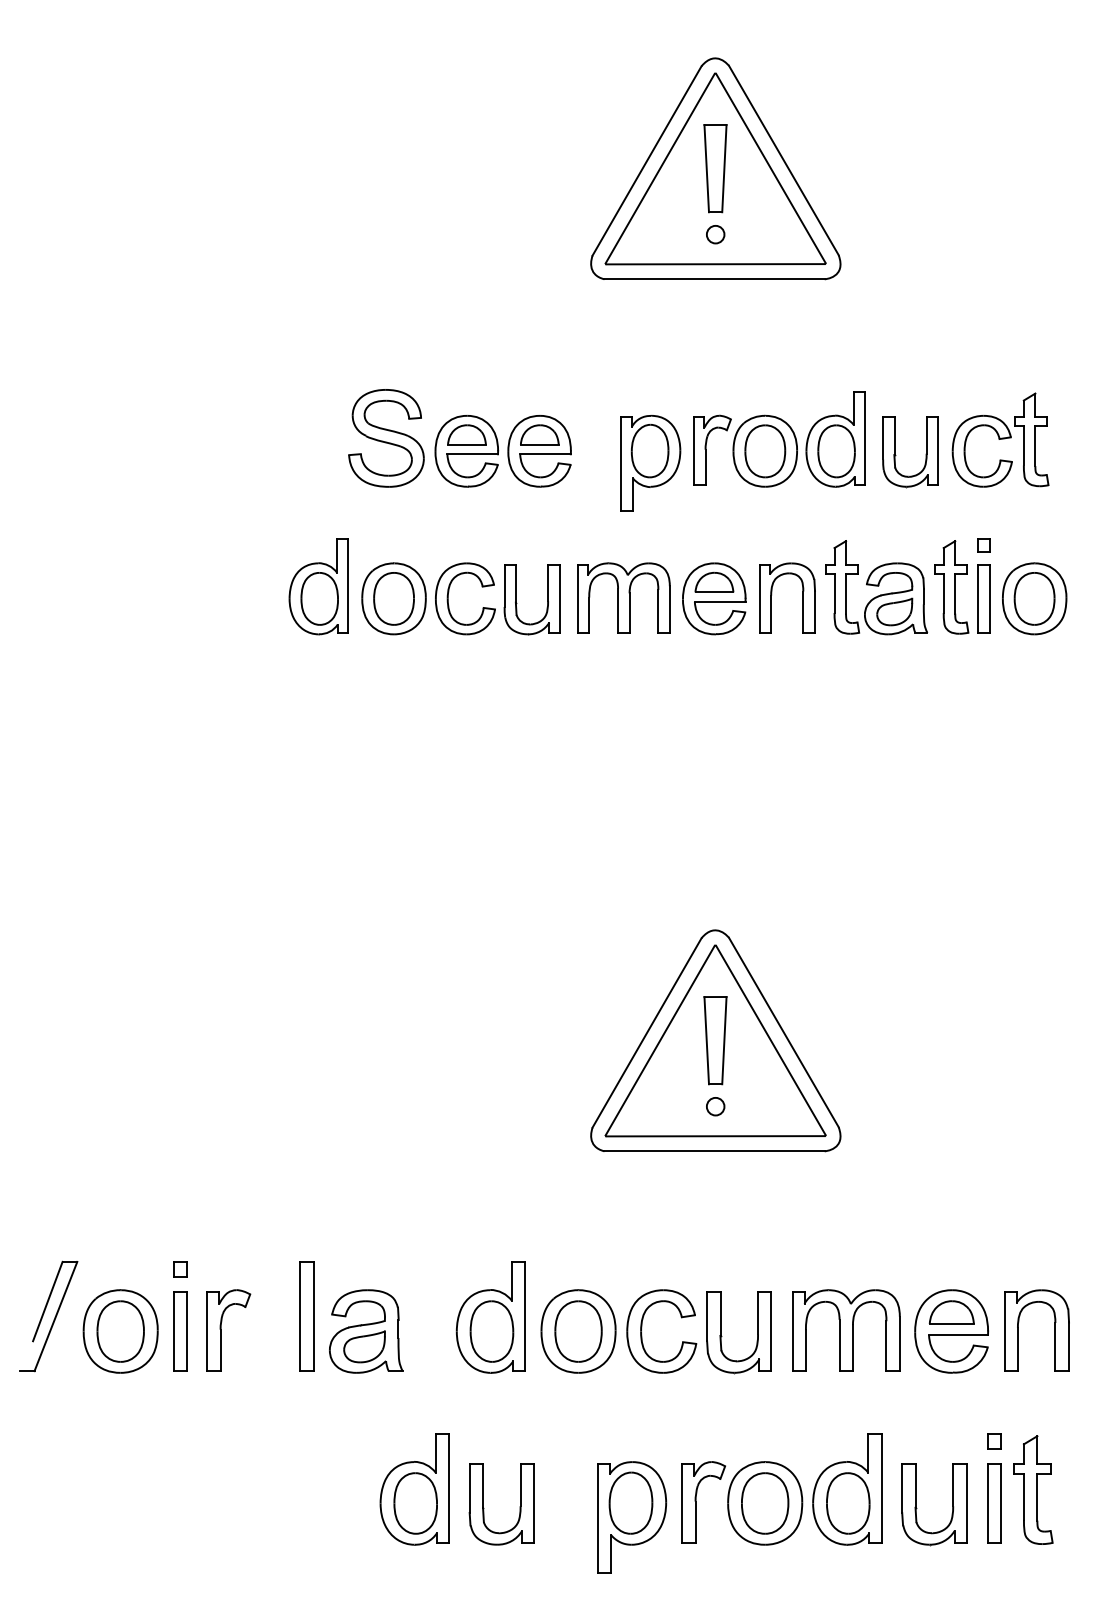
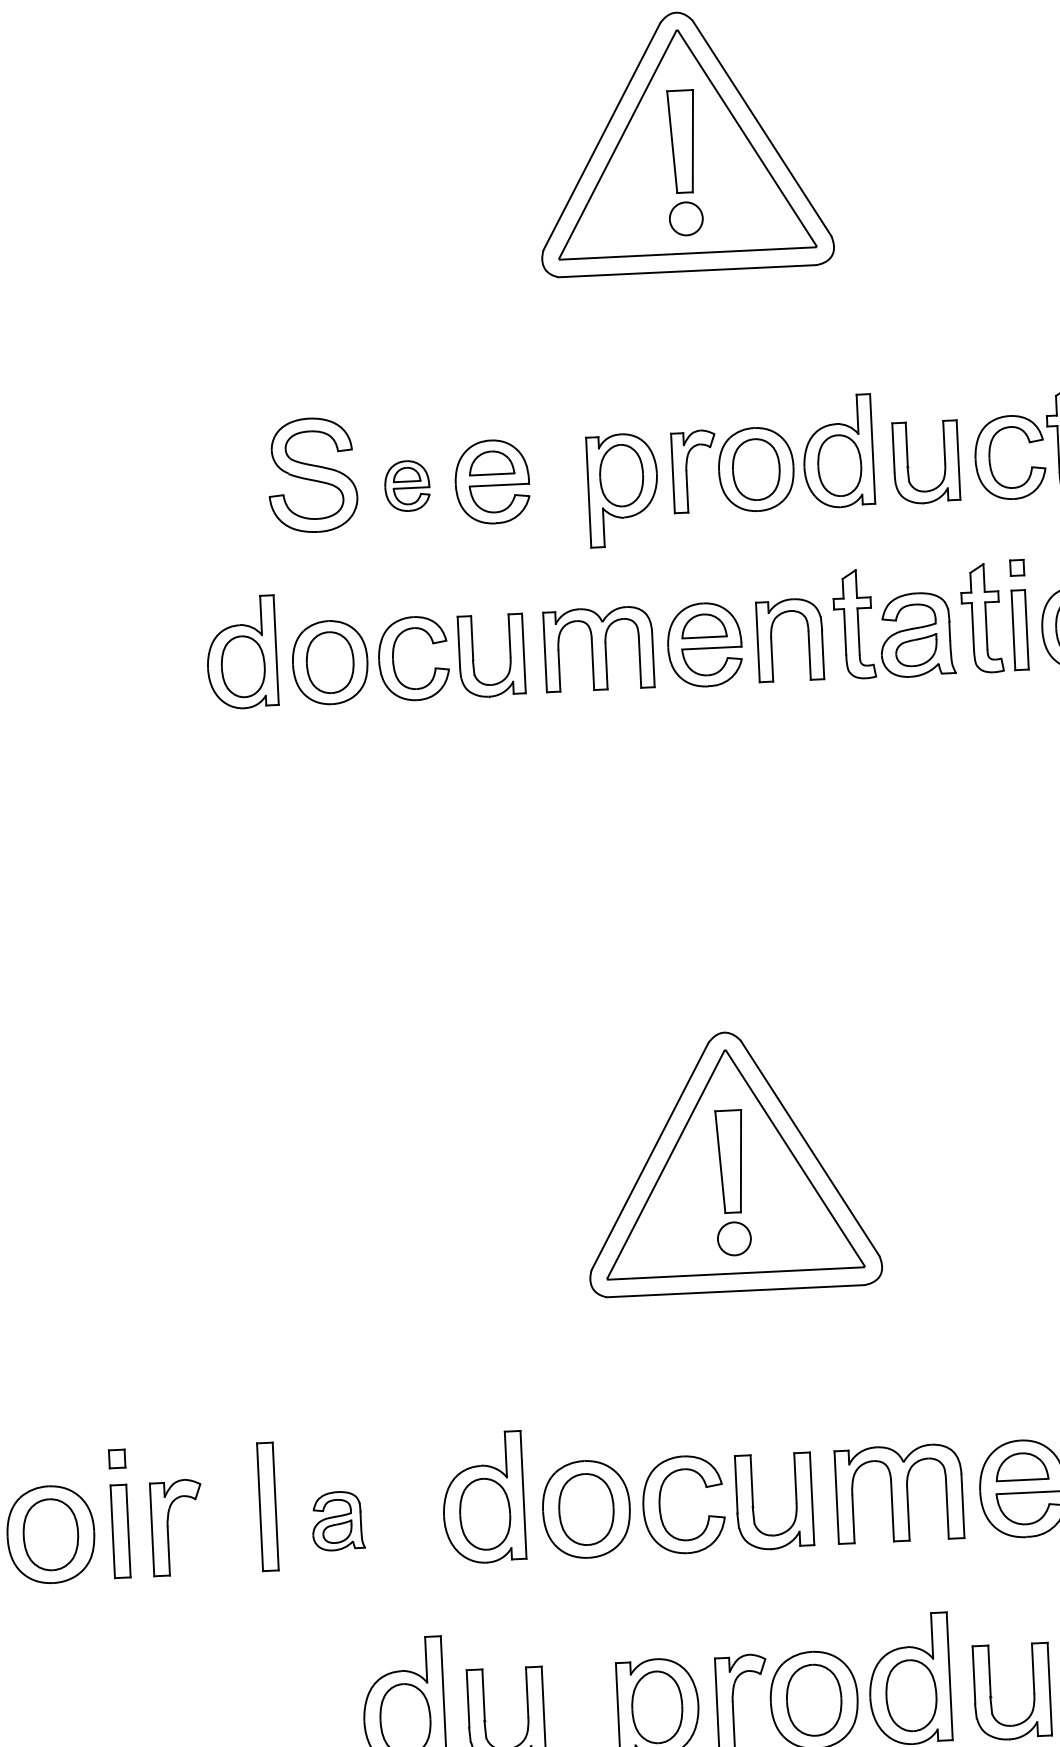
circle: (715, 234) -> (686, 218), size x1.6
part: (466, 451) -> (406, 486), size x0.6
circle: (715, 1106) -> (734, 1238), size x1.6
part: (366, 1331) -> (338, 1521), size x0.6

